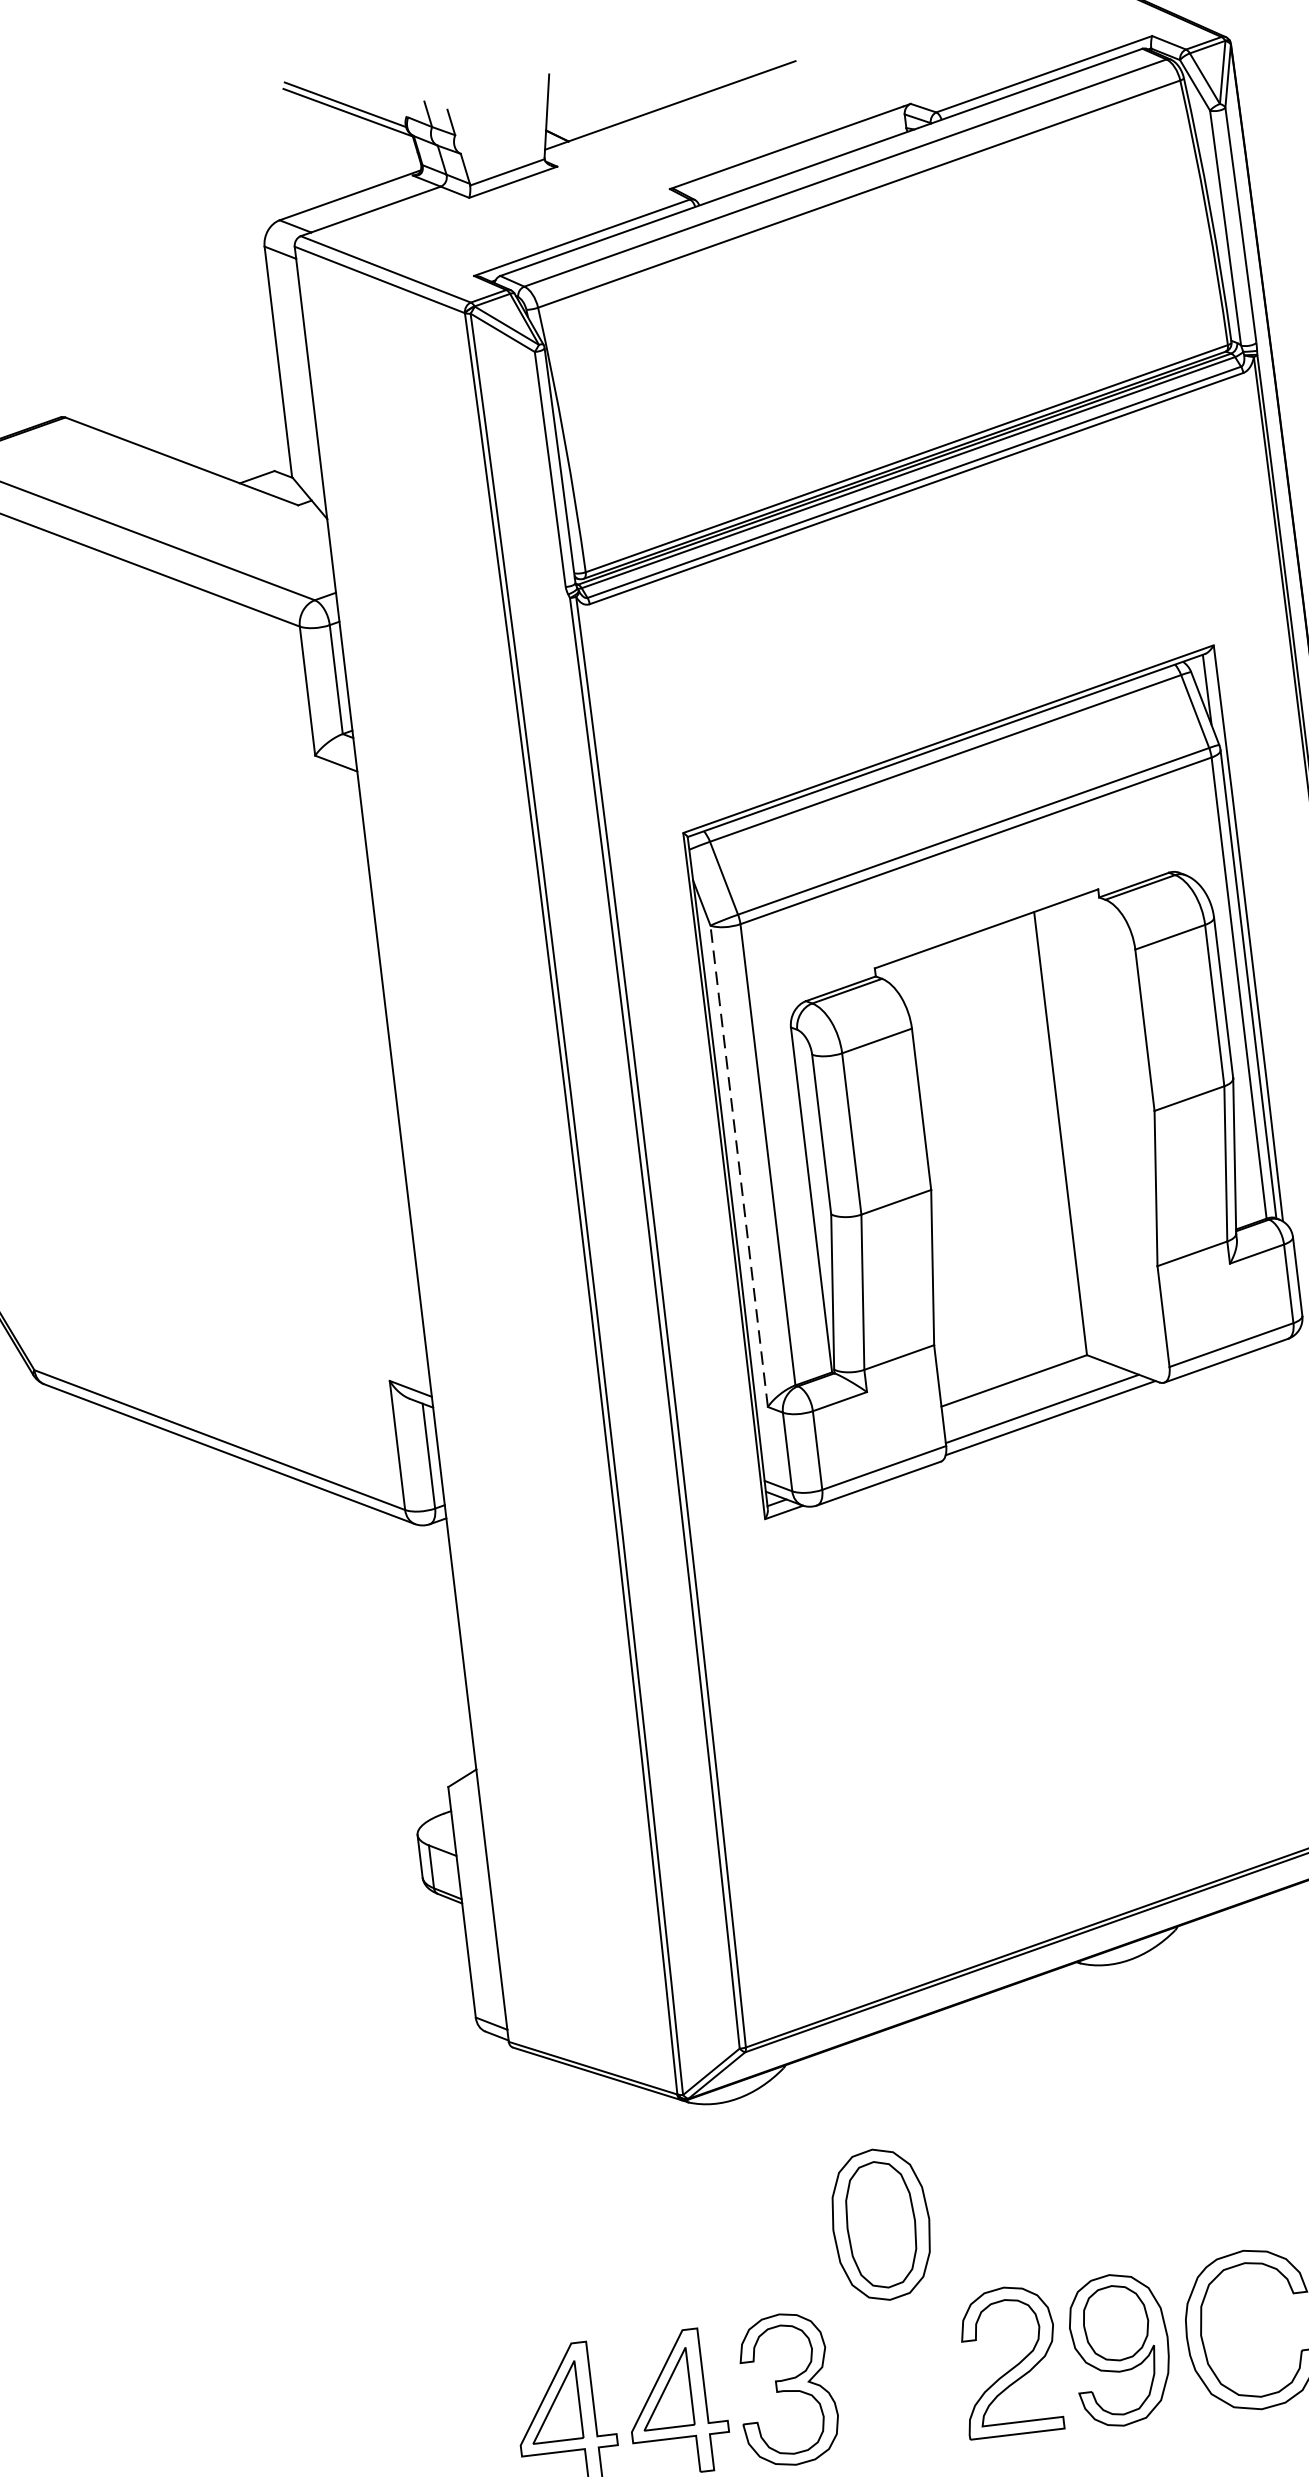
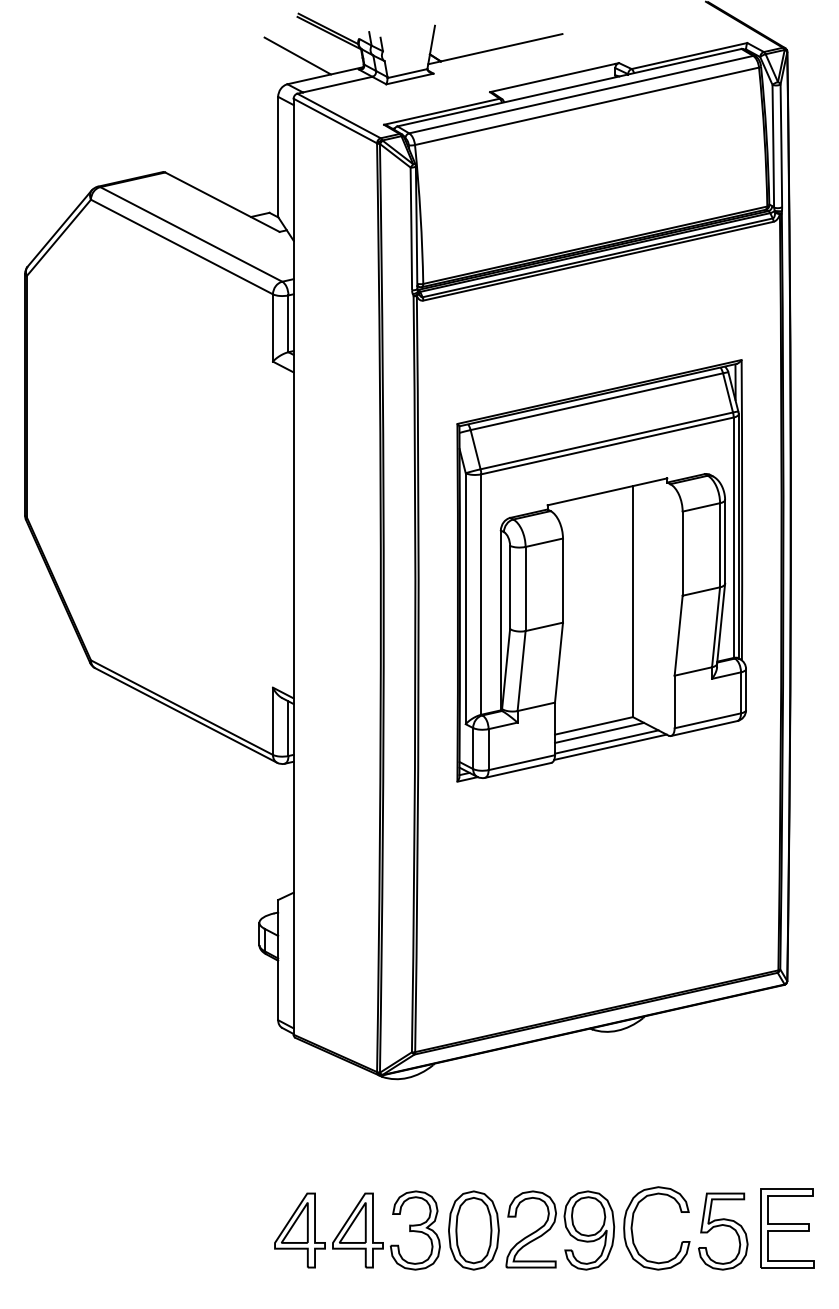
line: (292, 162) -> (297, 55), added
line: (738, 1165) -> (465, 598), dashed -> solid
line: (1026, 1392) -> (599, 732), added
part: (880, 2224) -> (473, 1230), moved

